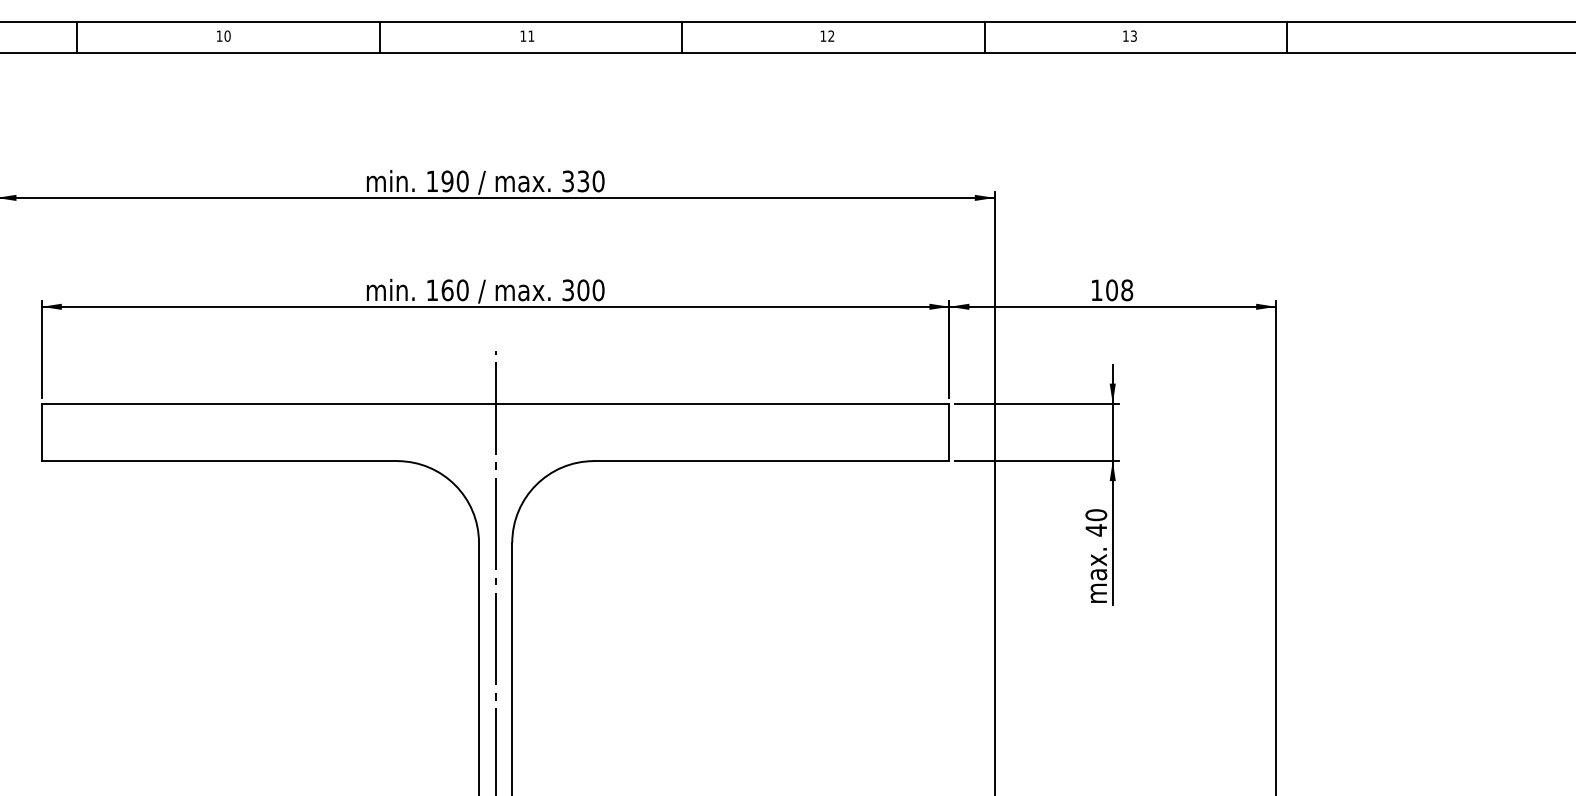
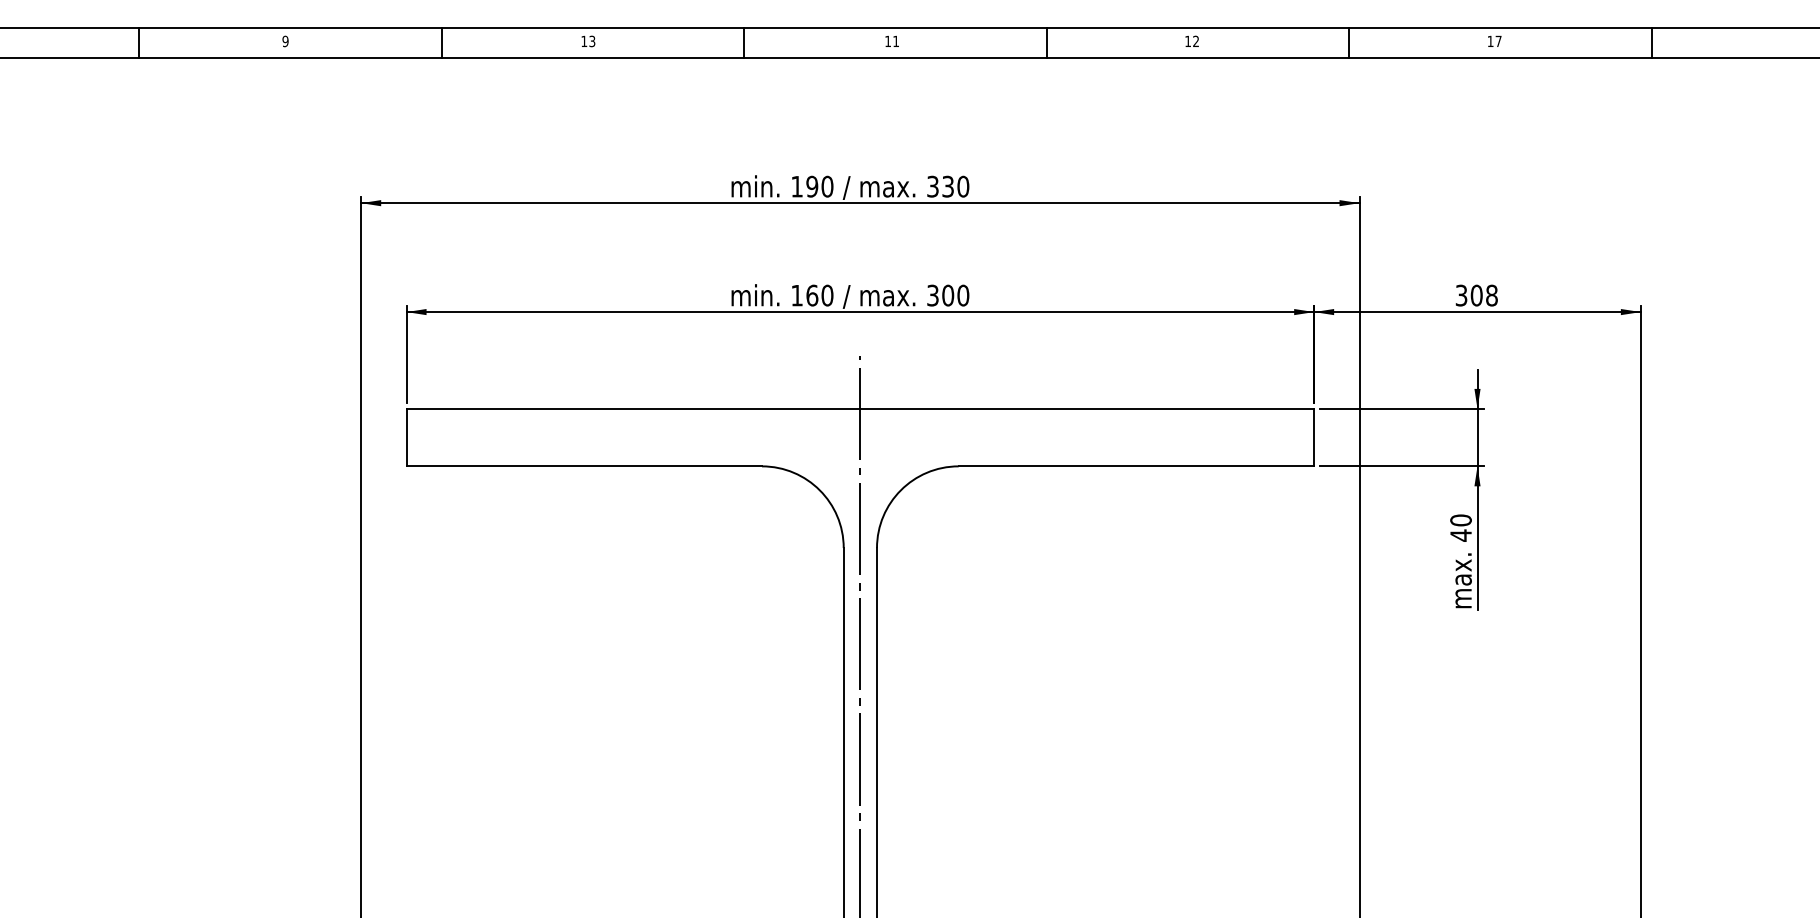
text: (227, 36) -> (592, 41), 10 -> 13
text: (1133, 36) -> (1498, 41), 13 -> 17
text: (1096, 290) -> (1461, 295), 108 -> 308

